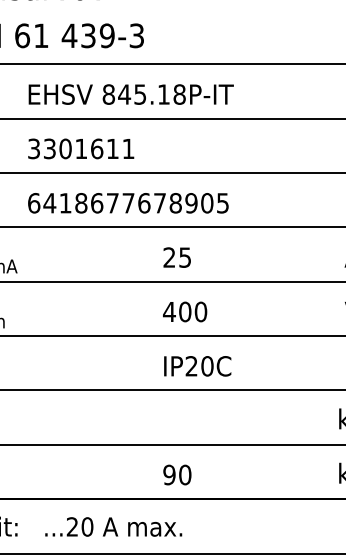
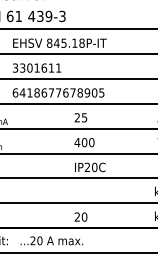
text: (169, 473) -> (77, 216), 90 -> 20

